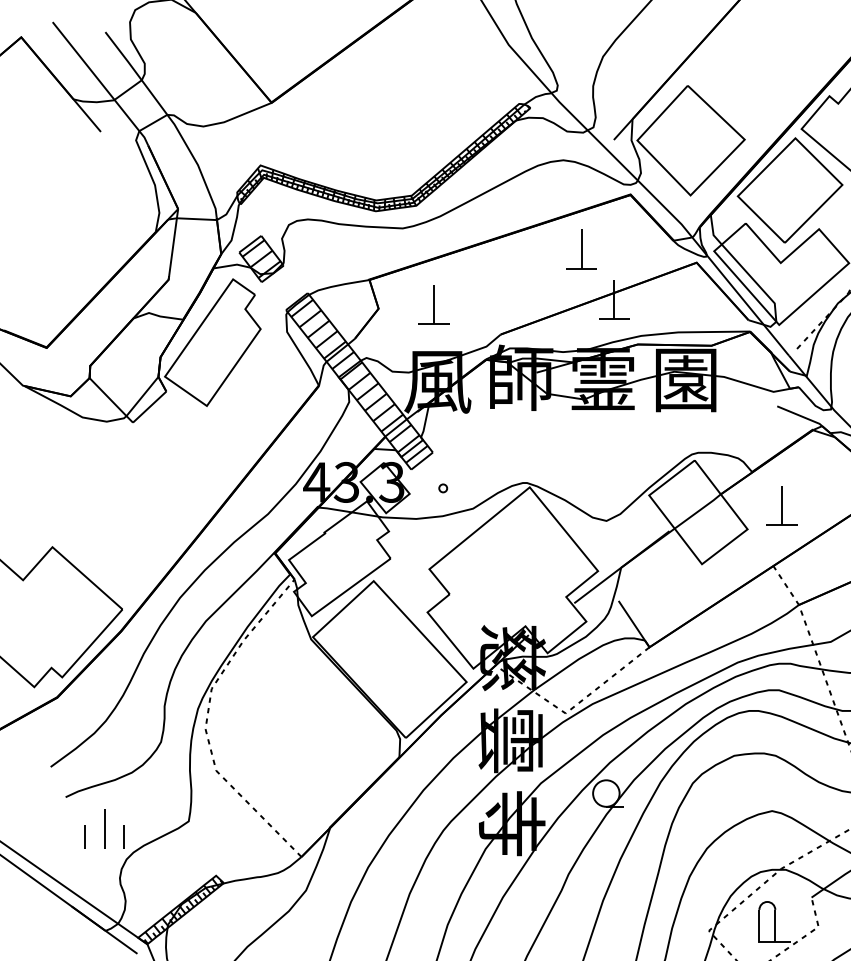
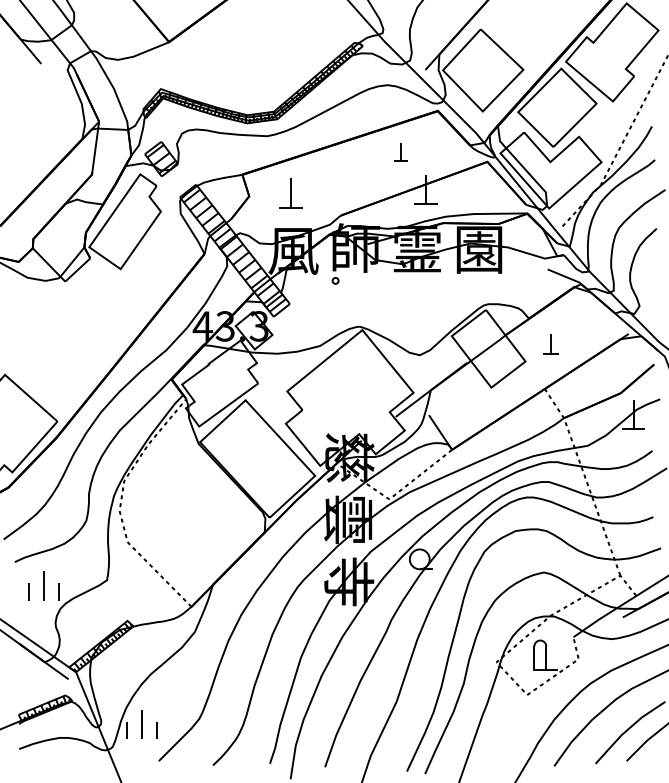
part: (580, 248) -> (400, 151), size x0.6
part: (443, 487) -> (335, 280), moved
part: (780, 506) -> (550, 344), size x0.7

